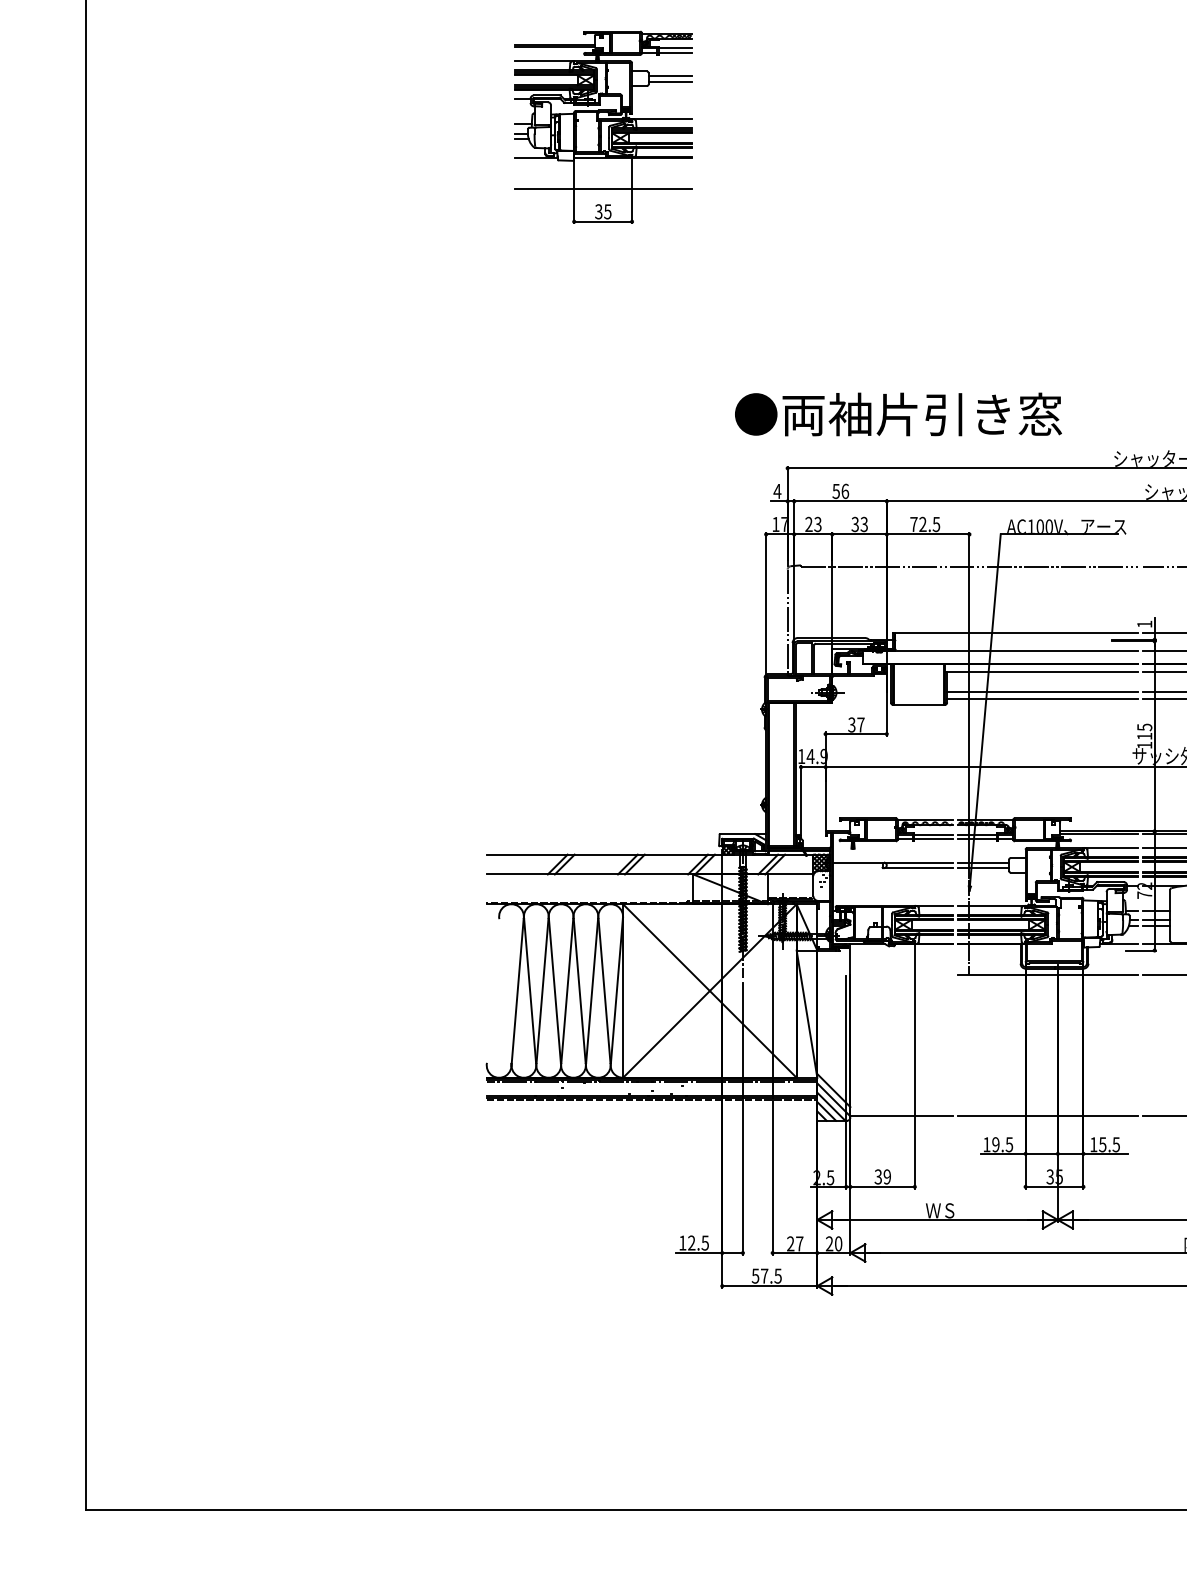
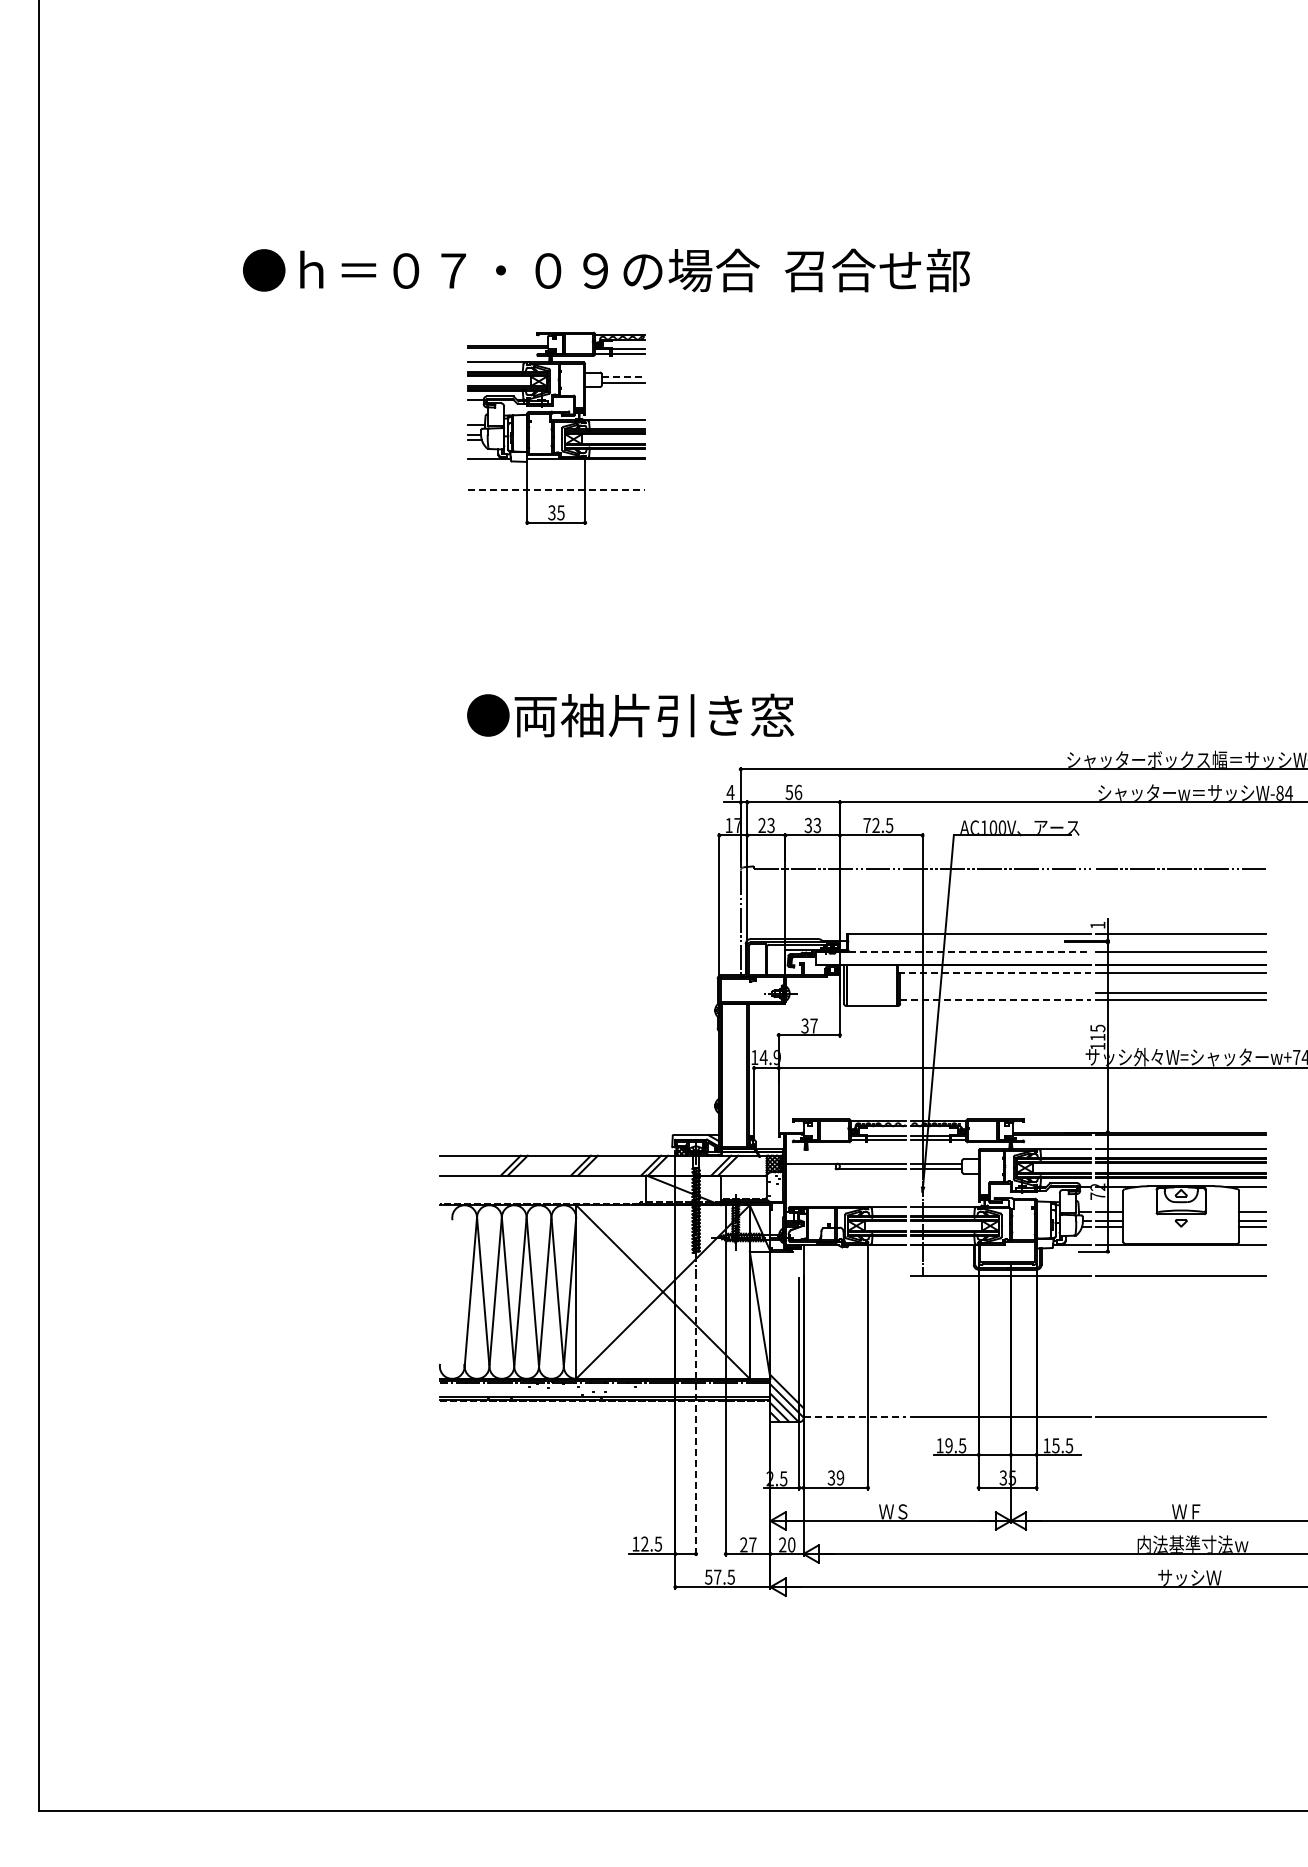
line: (670, 75) -> (623, 376), solid -> dashed
line: (603, 188) -> (556, 489), solid -> dashed
text: (898, 414) -> (630, 715), moved
line: (1000, 651) -> (953, 952), solid -> dashed
line: (1041, 672) -> (994, 973), solid -> dashed
line: (1042, 692) -> (995, 993), removed
line: (1043, 699) -> (996, 1000), solid -> dashed
line: (902, 1115) -> (855, 1416), solid -> dashed
line: (743, 1118) -> (696, 1419), solid -> dashed

